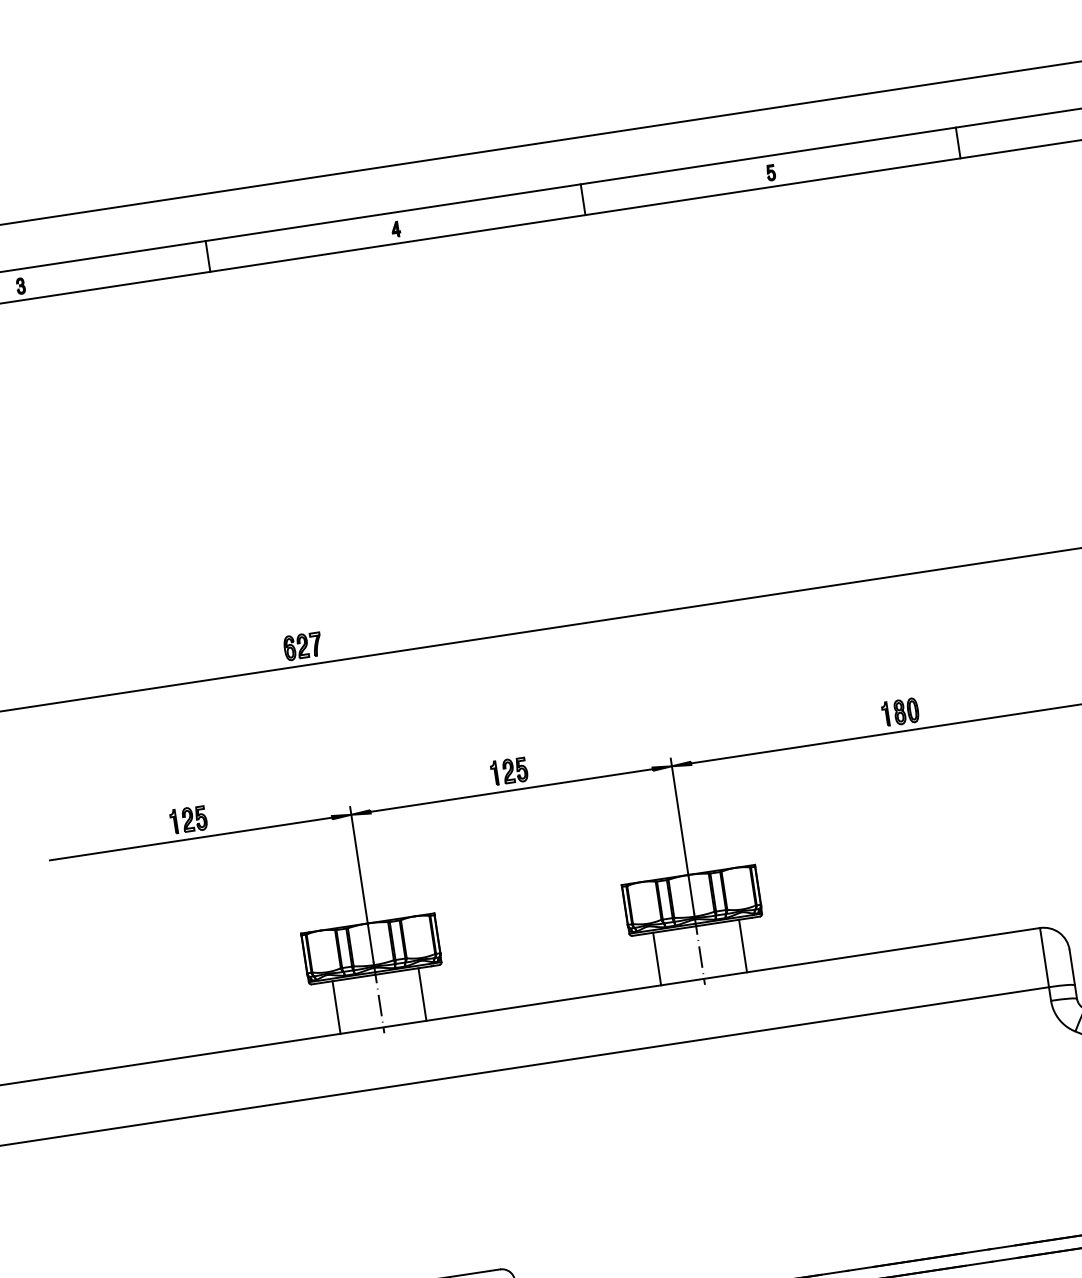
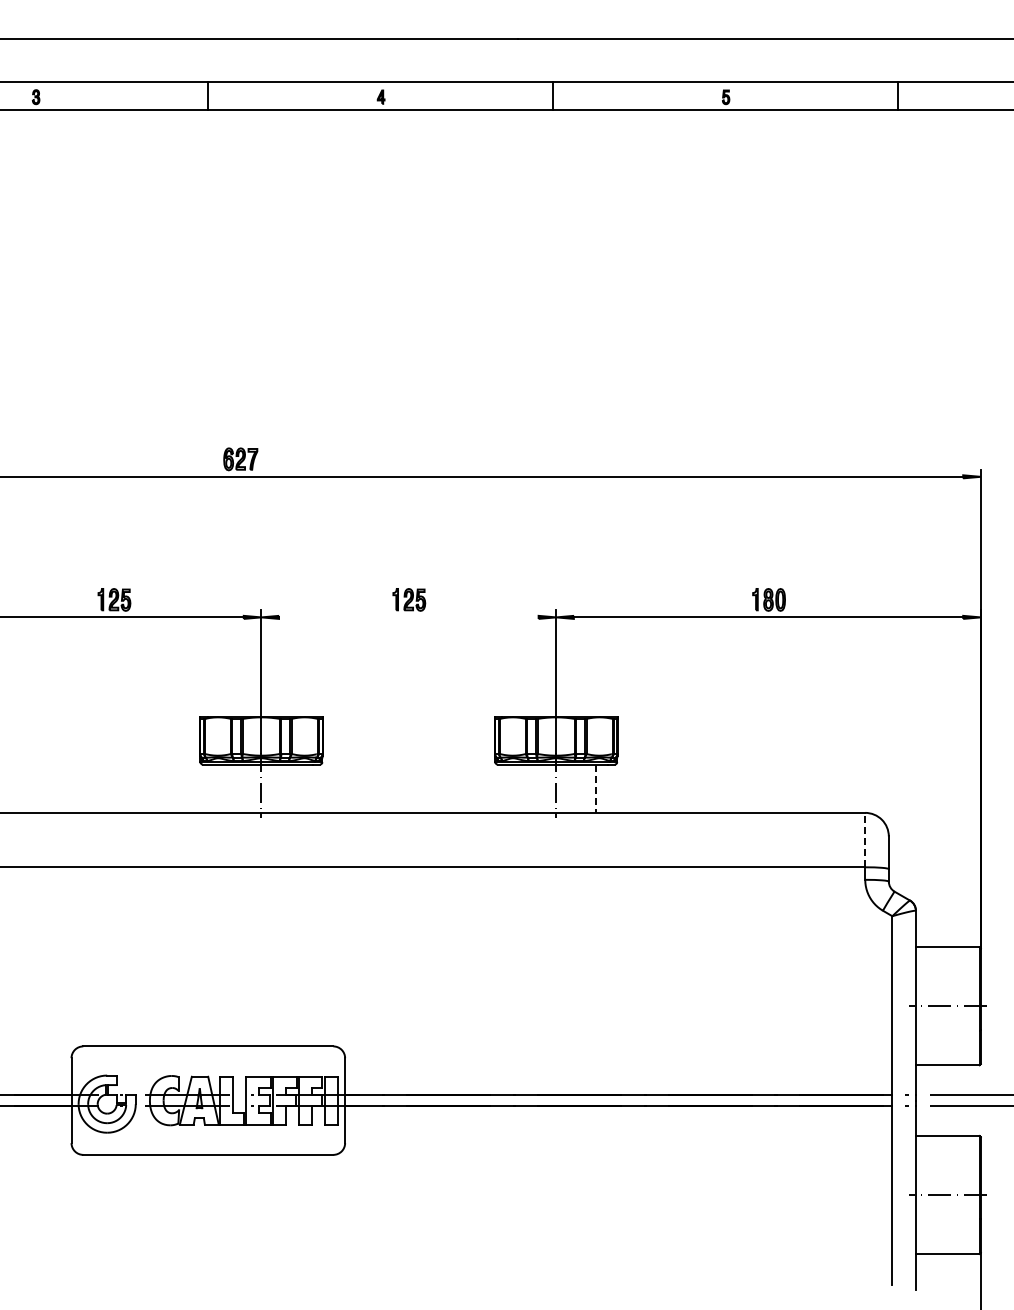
line: (511, 790) -> (408, 617), removed
line: (742, 946) -> (595, 789), solid -> dashed
line: (1044, 956) -> (865, 839), solid -> dashed
line: (656, 958) -> (516, 788), removed
line: (421, 994) -> (300, 788), removed
line: (336, 1007) -> (221, 788), removed

